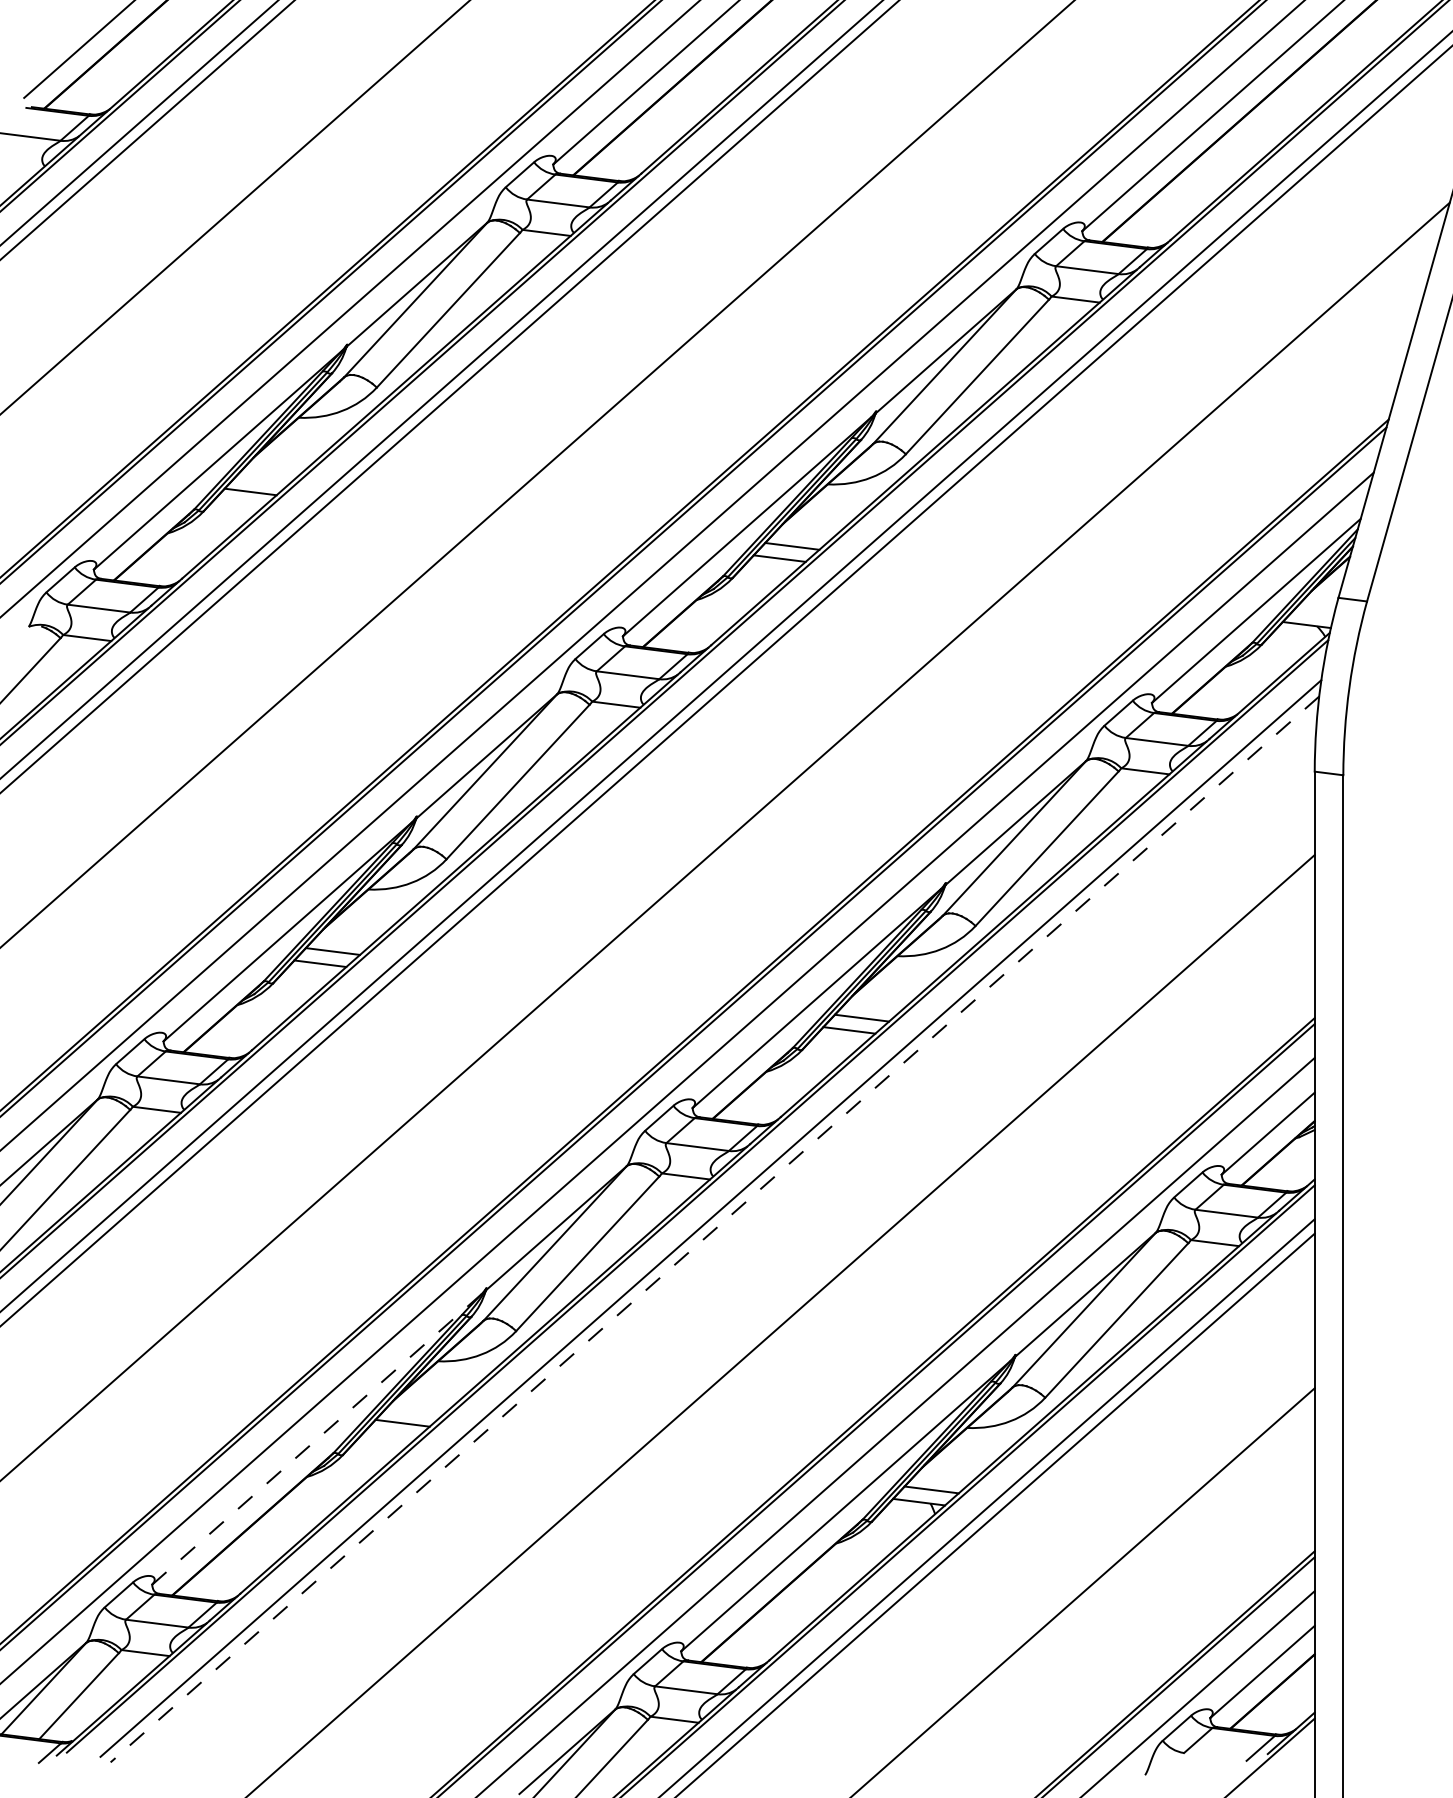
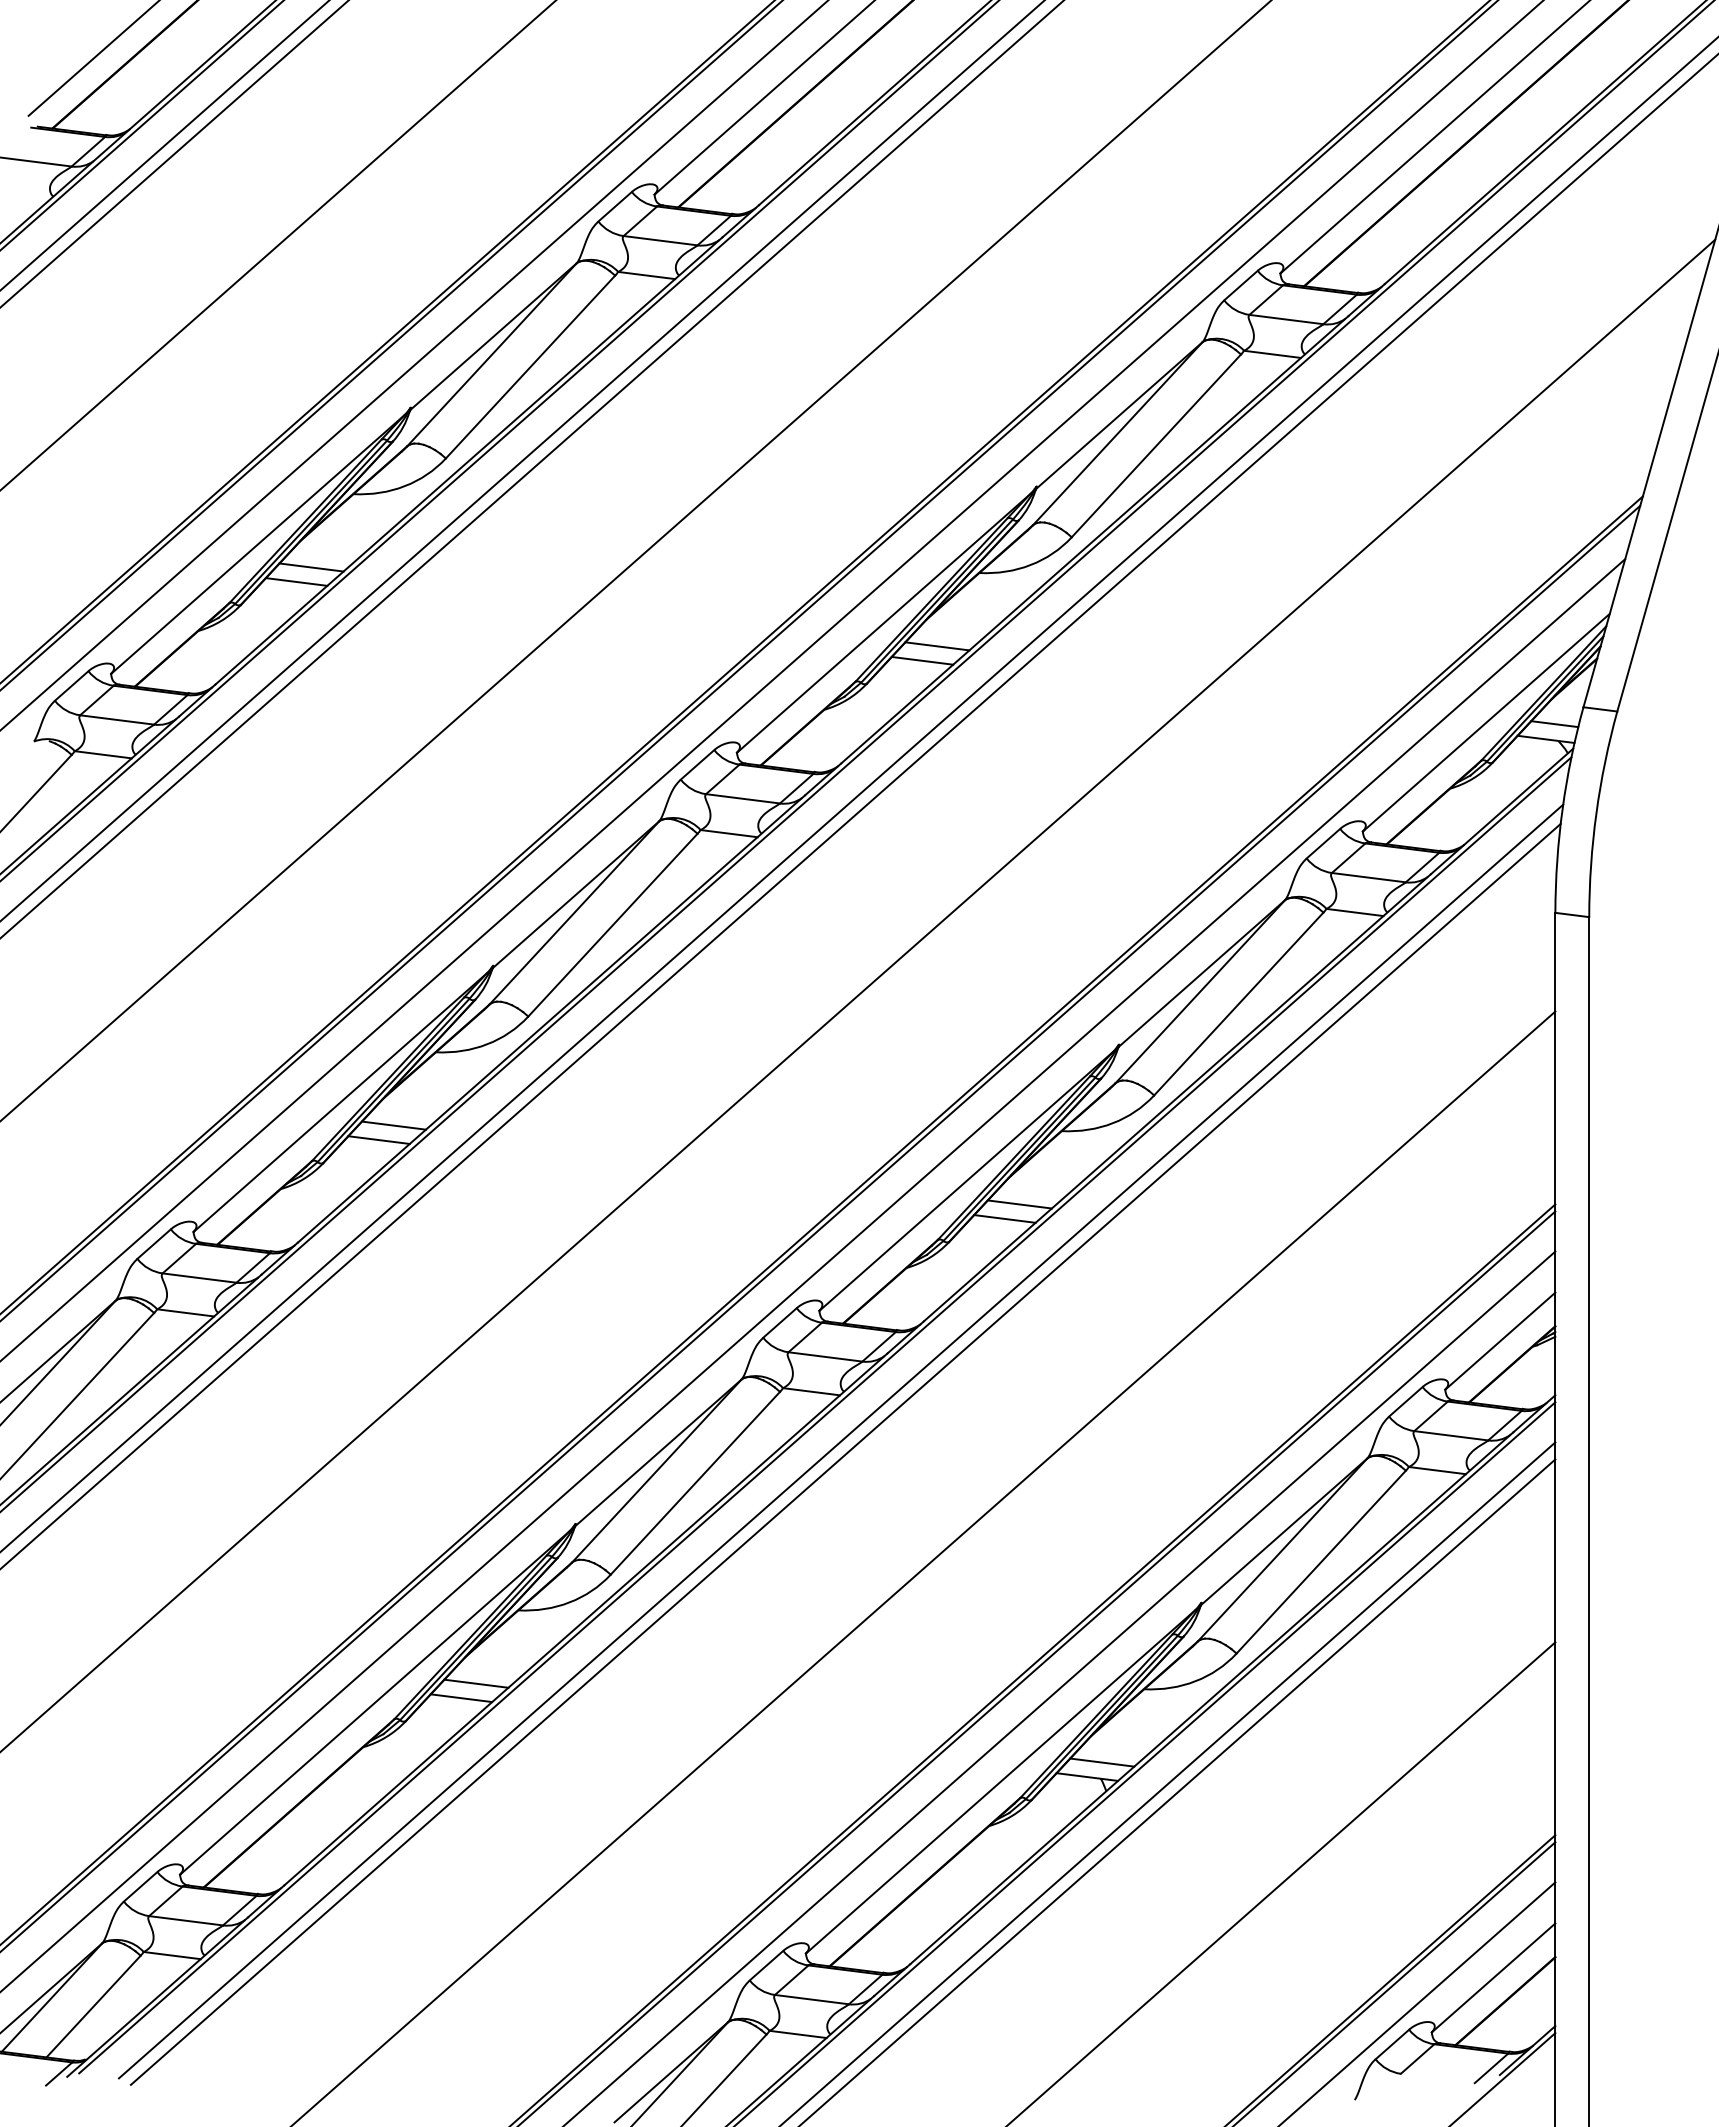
line: (263, 479) -> (311, 567), added
line: (1313, 612) -> (1554, 724), added
line: (714, 1229) -> (845, 1454), dashed -> solid
line: (390, 1435) -> (461, 1698), added
line: (316, 1439) -> (374, 1702), dashed -> solid

